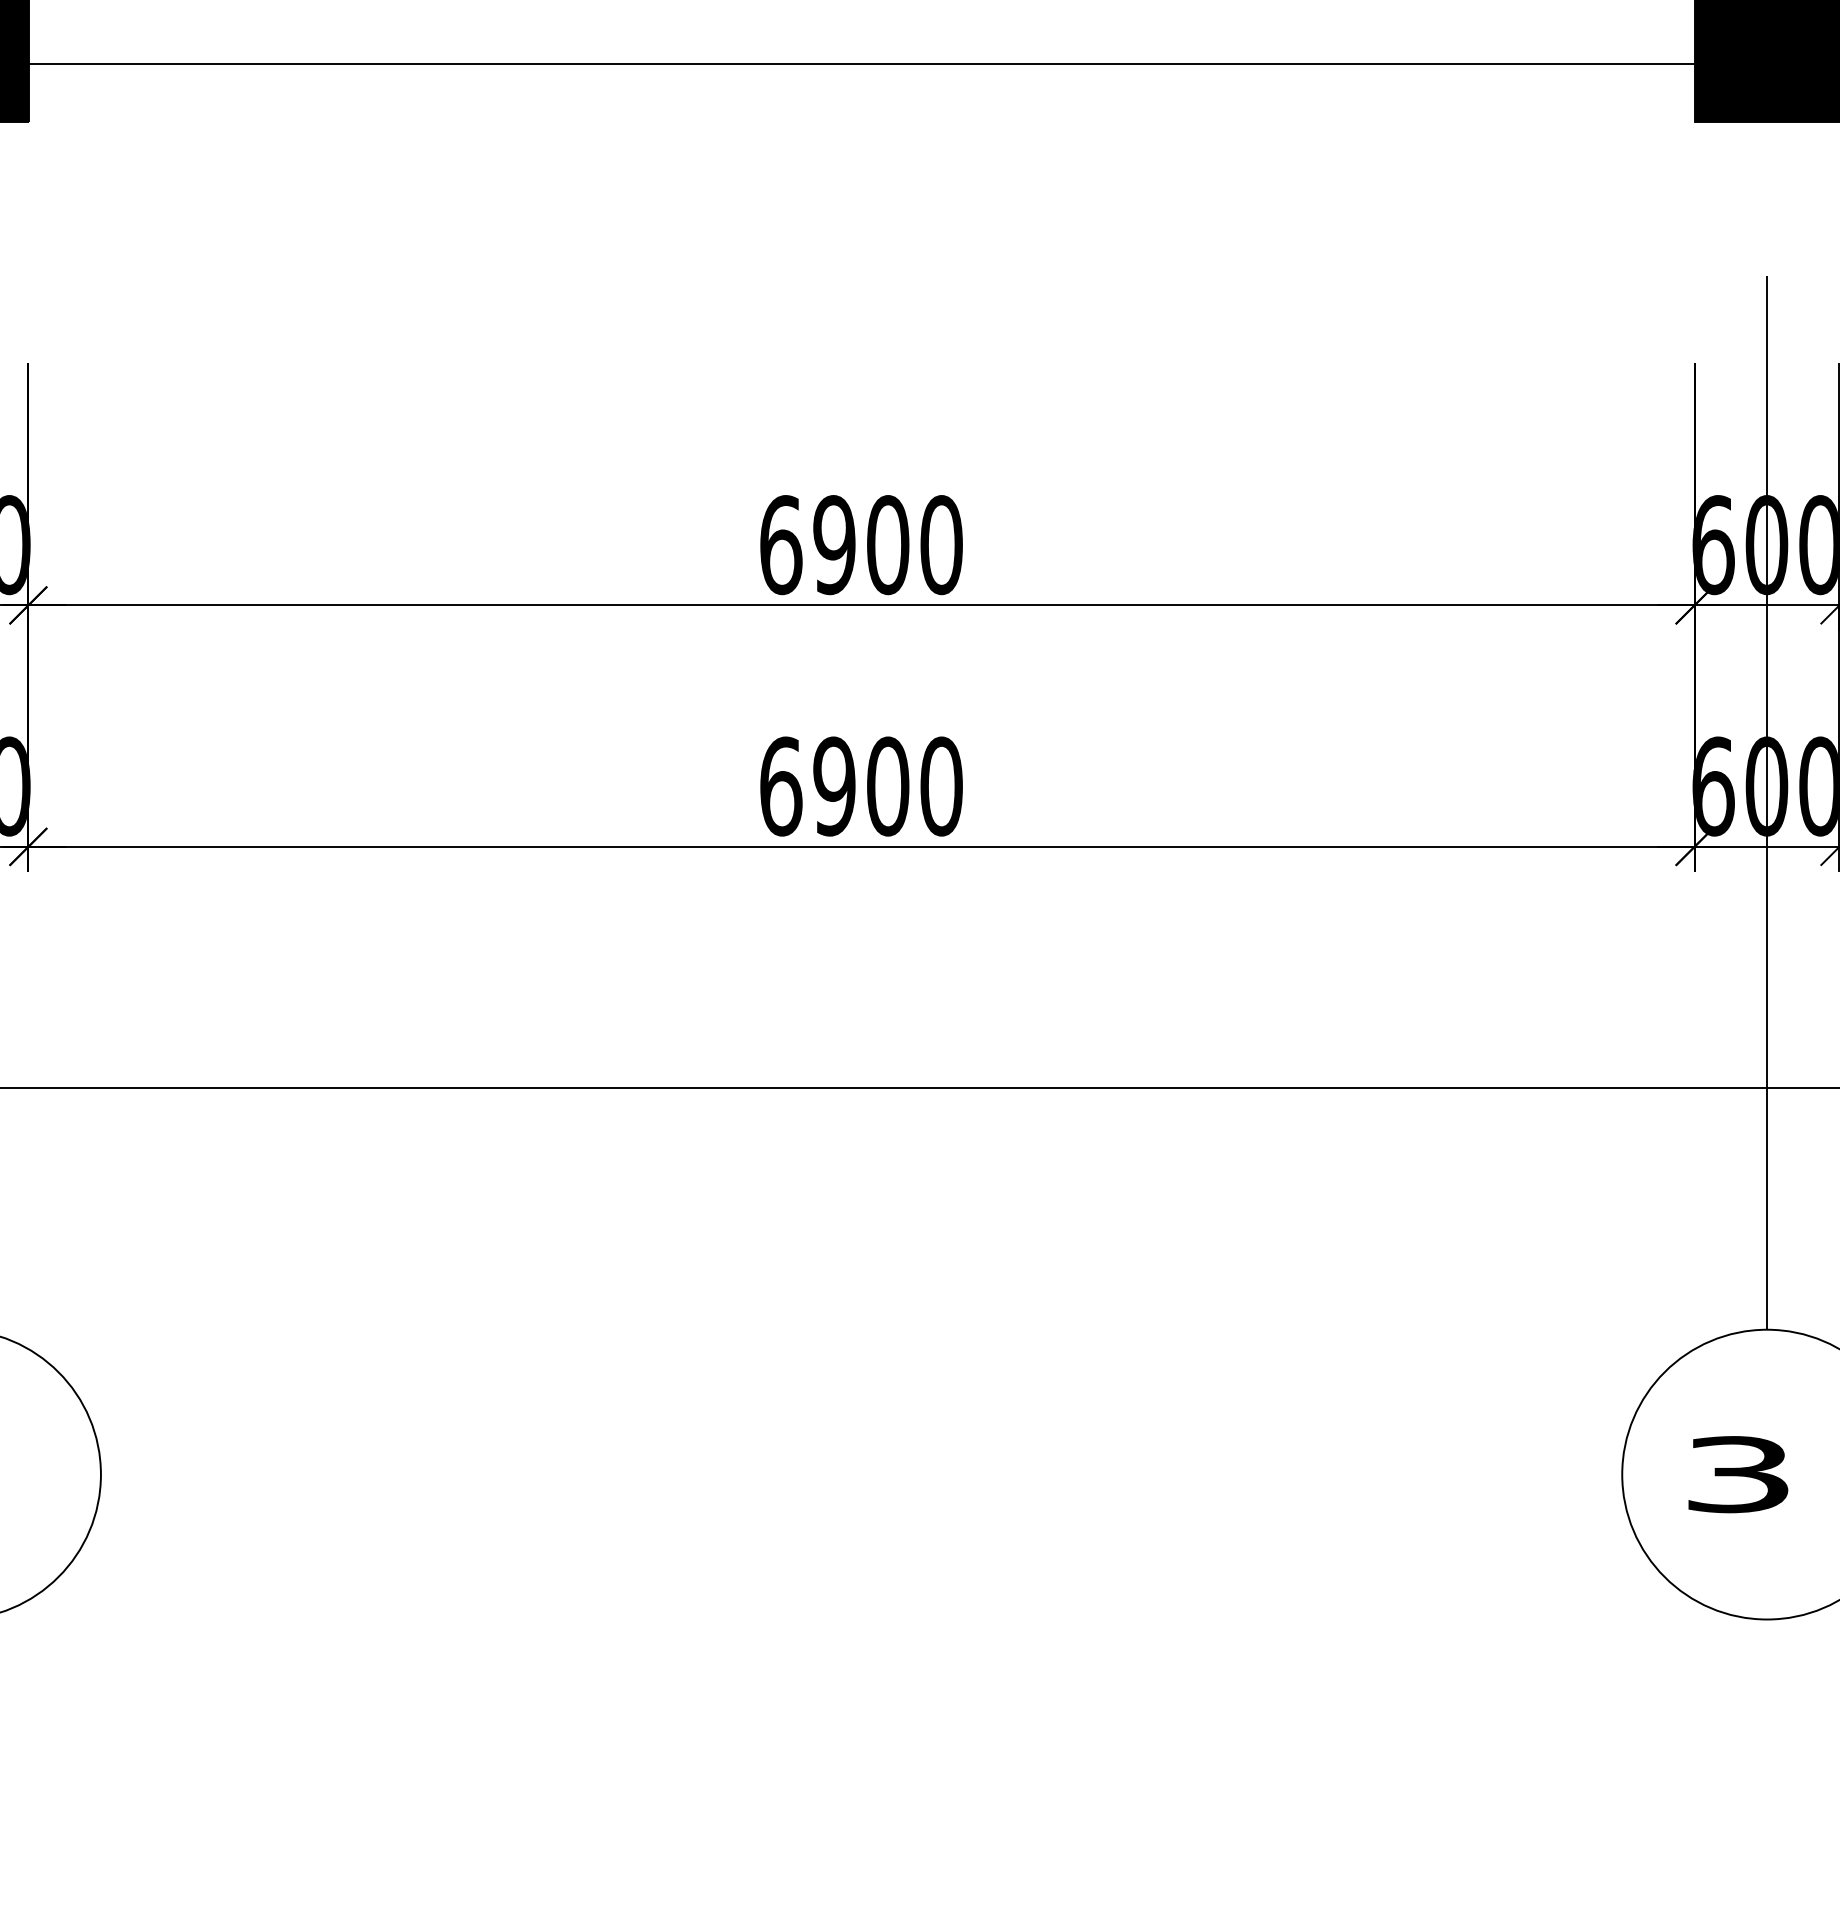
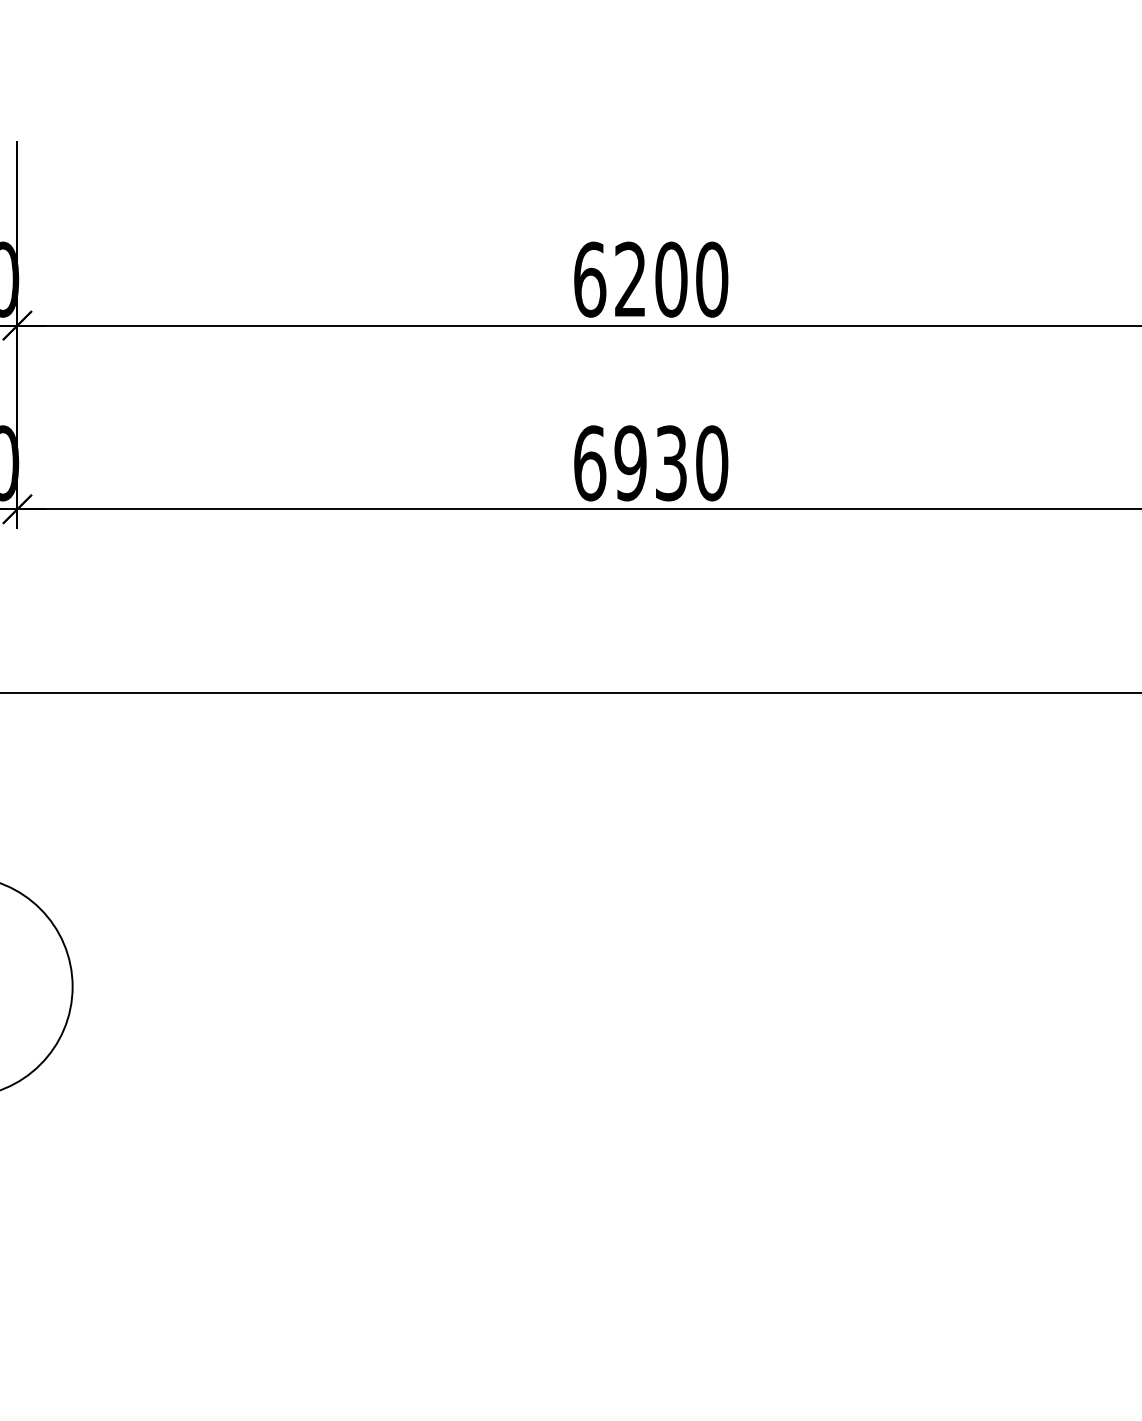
text: (834, 545) -> (630, 280), 6900 -> 6200
text: (888, 786) -> (671, 463), 6900 -> 6930

